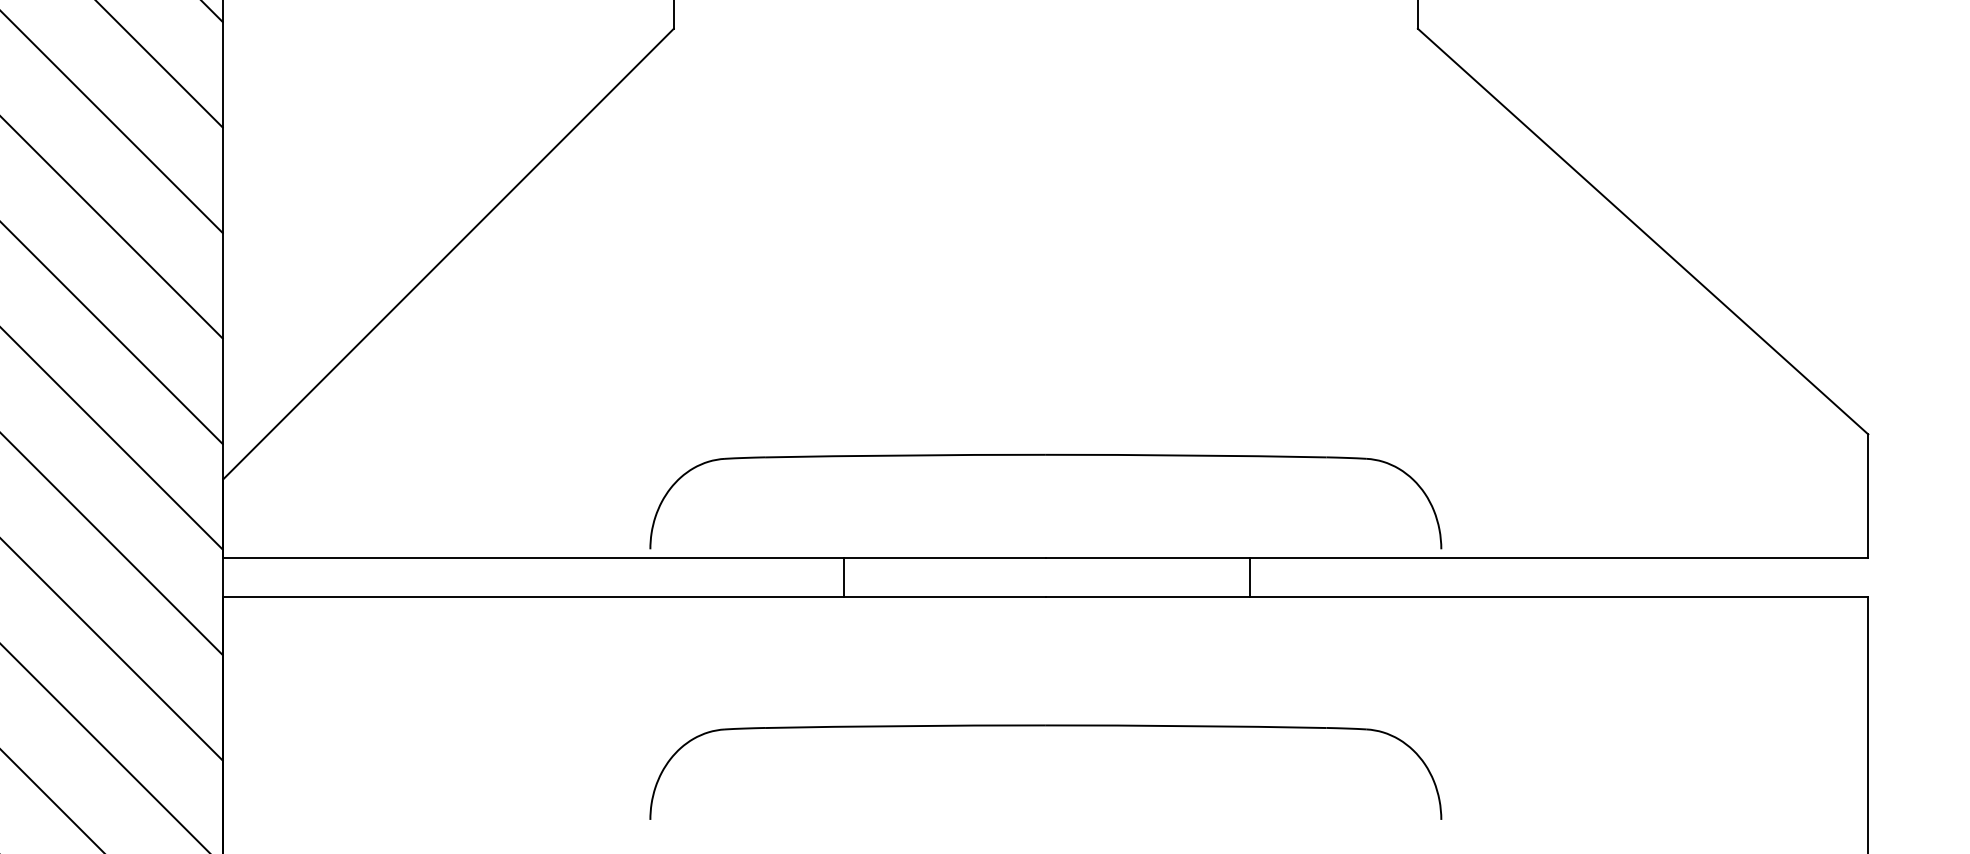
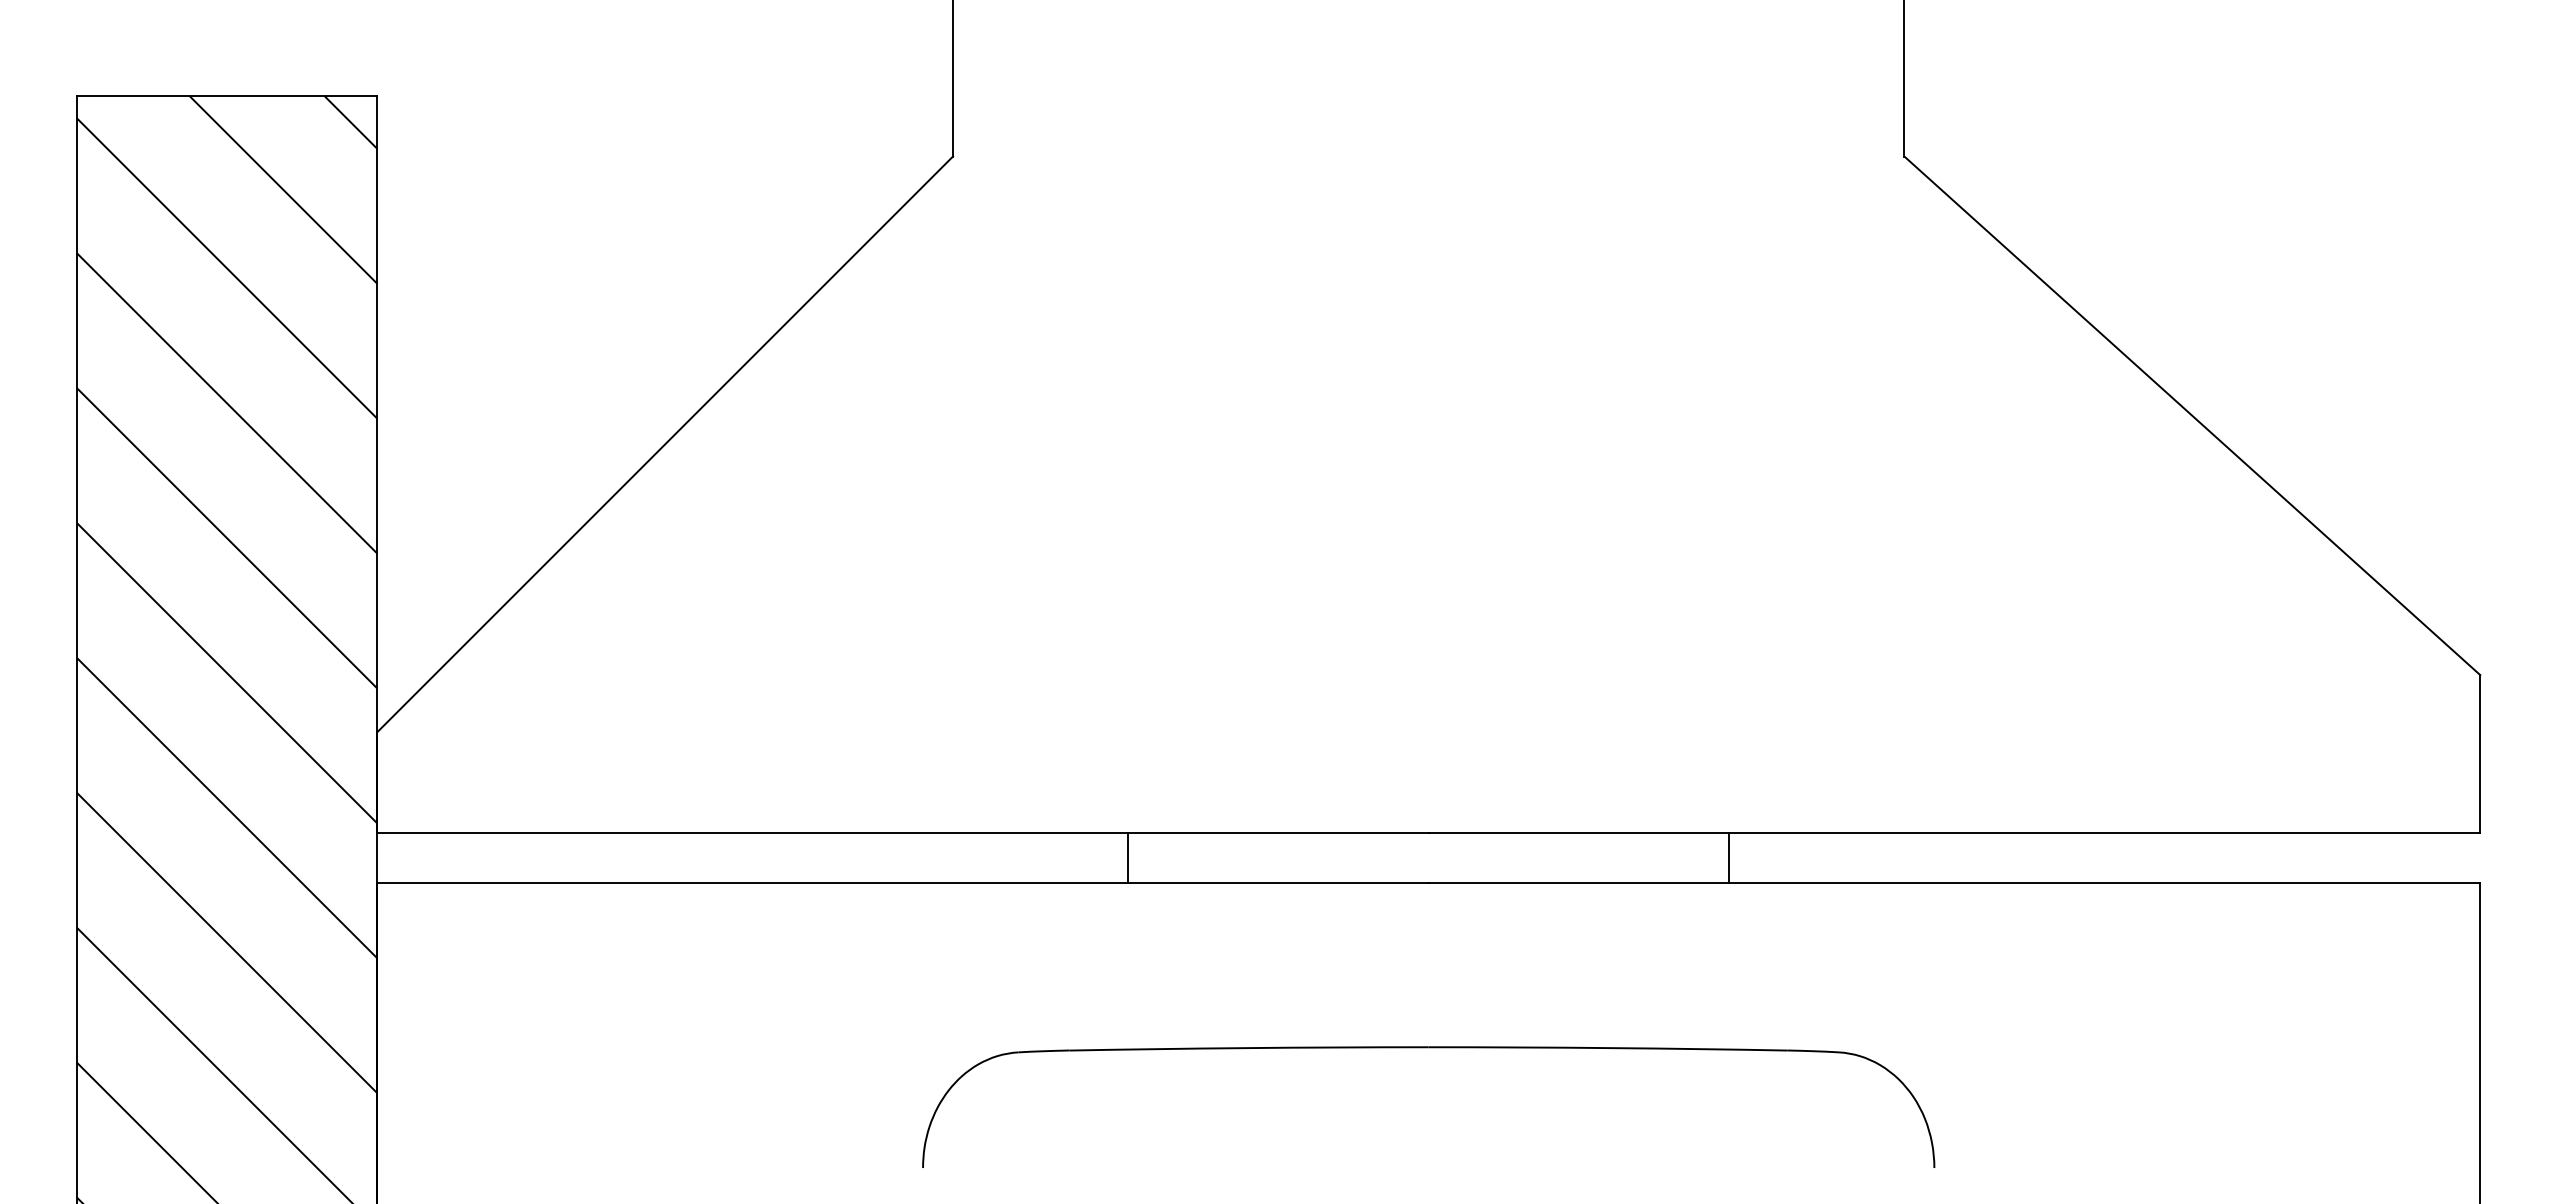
part: (1045, 455) -> (1428, 702), removed
line: (843, 577) -> (1128, 857), moved
line: (1249, 577) -> (1729, 857), moved

